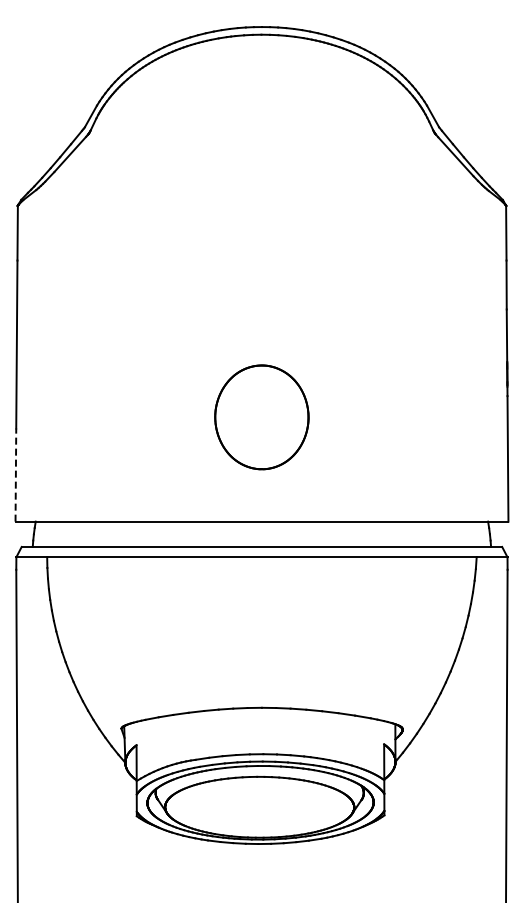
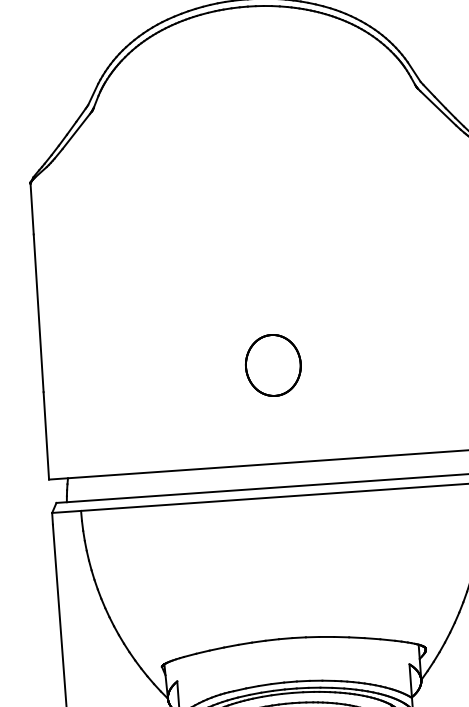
part: (261, 416) -> (272, 364), size x0.62
line: (15, 475) -> (45, 436), dashed -> solid

